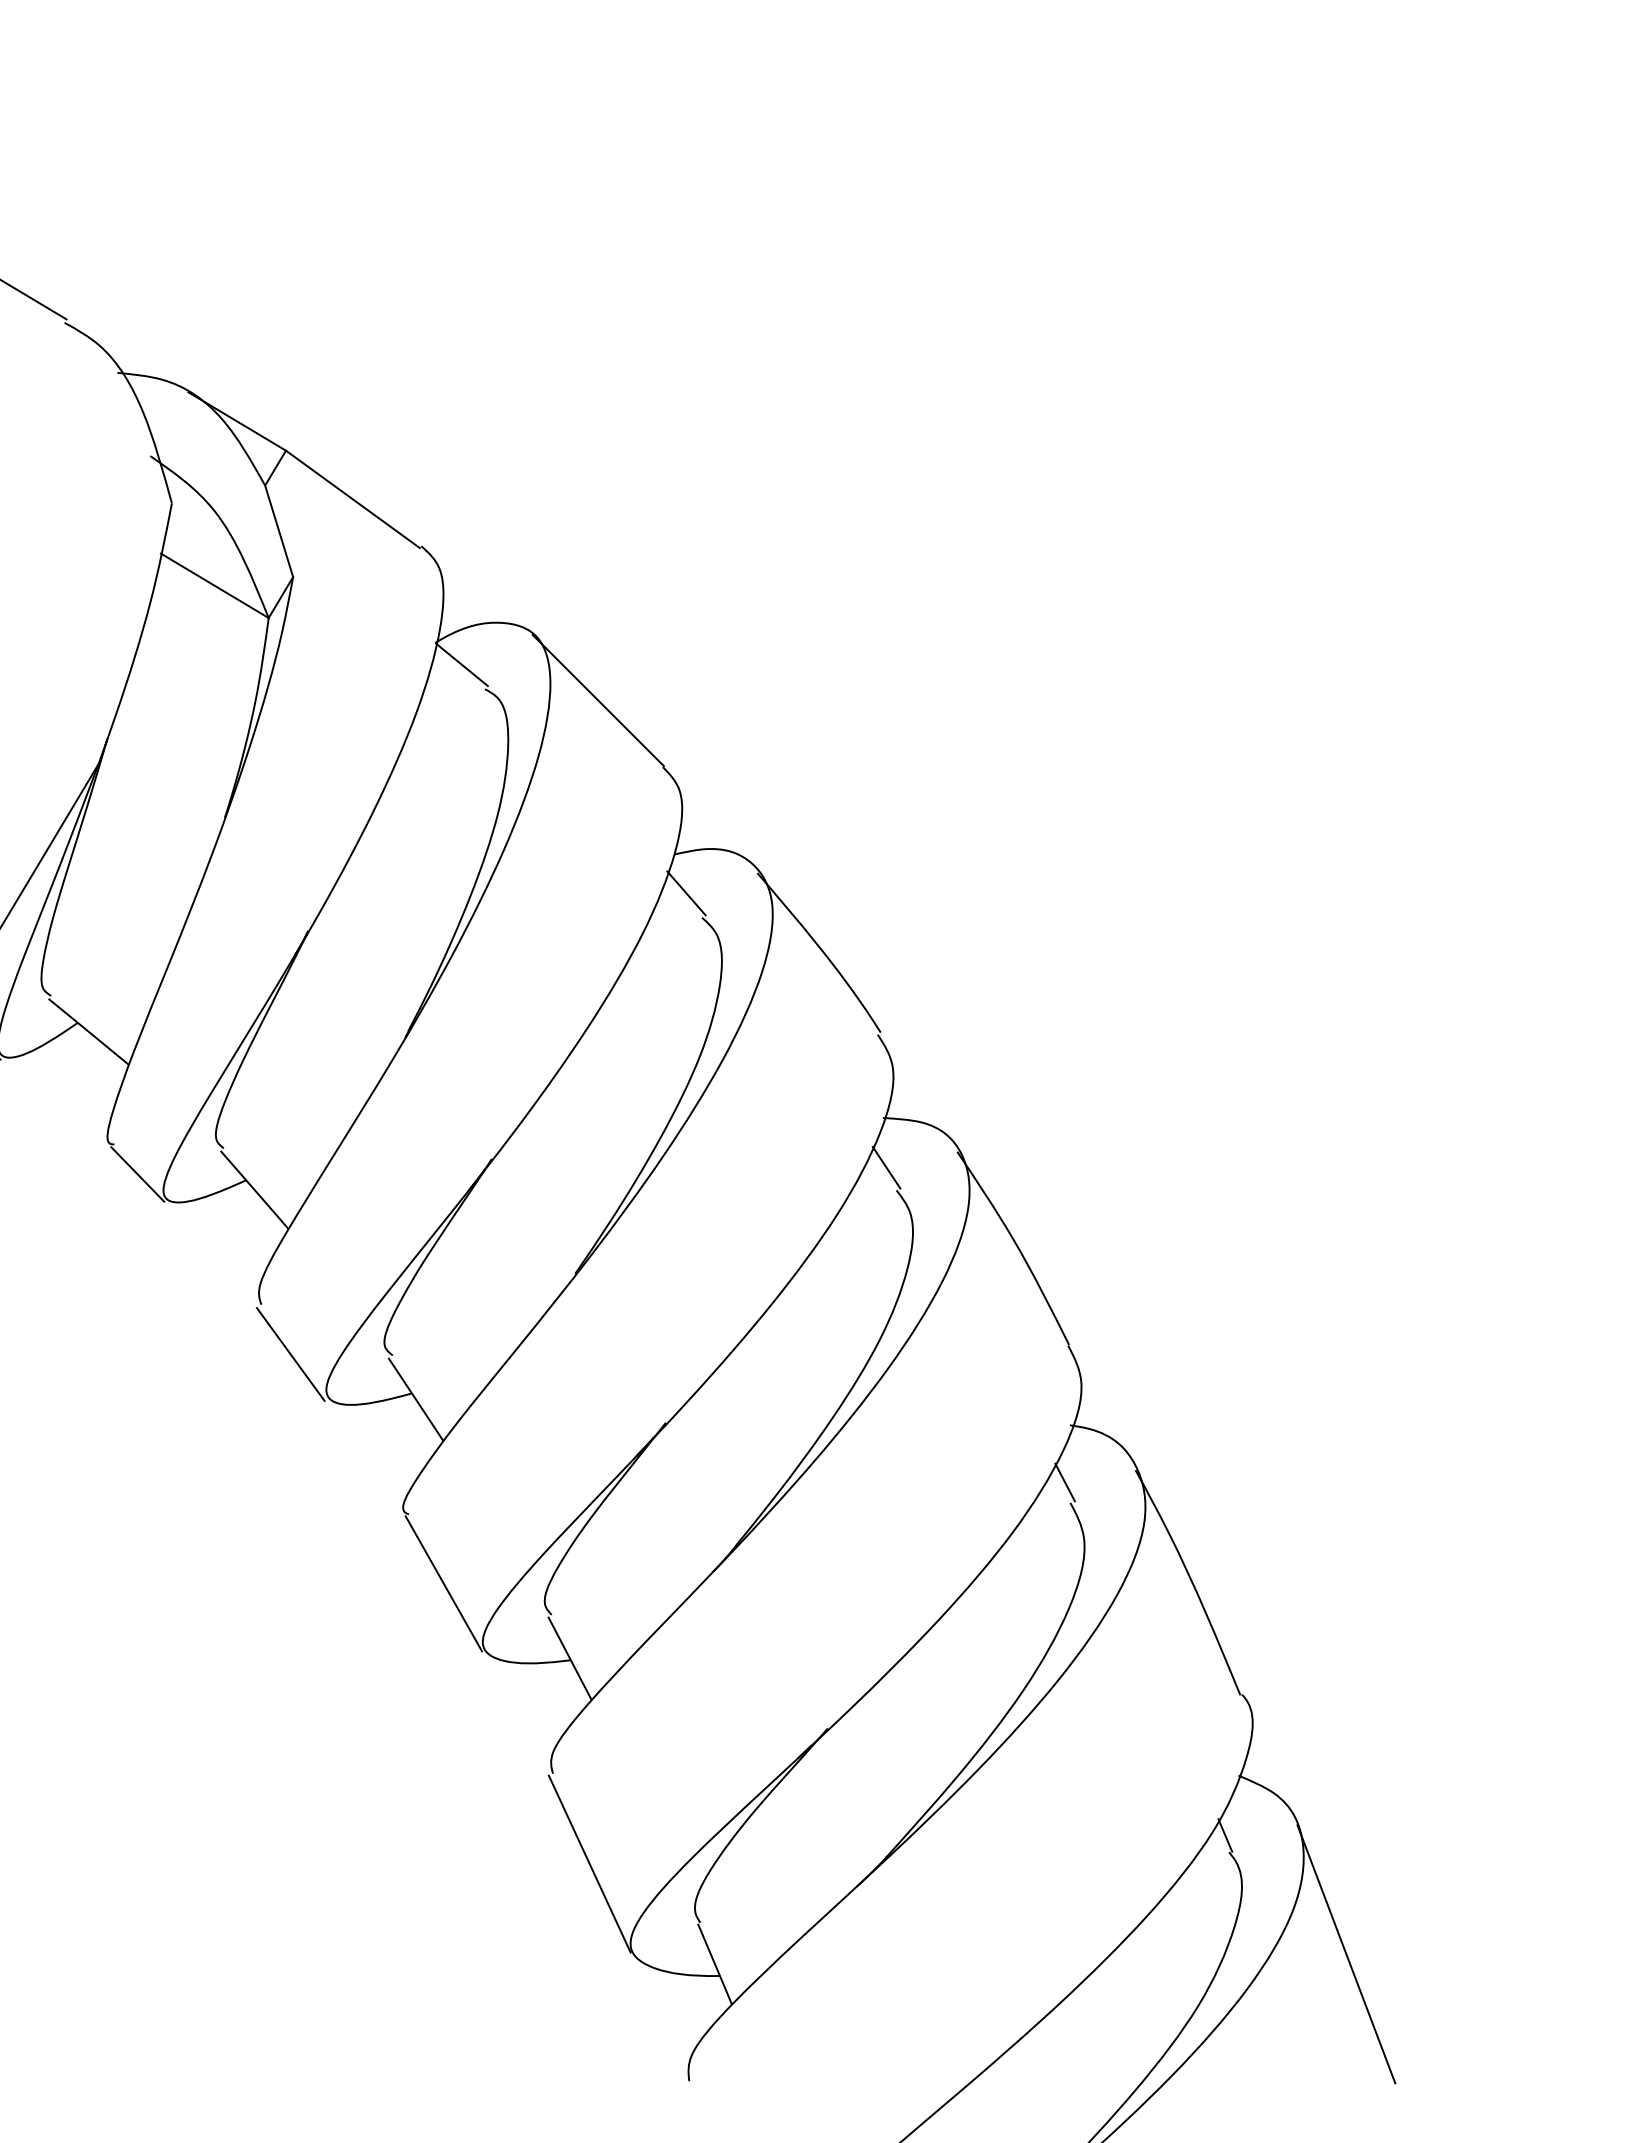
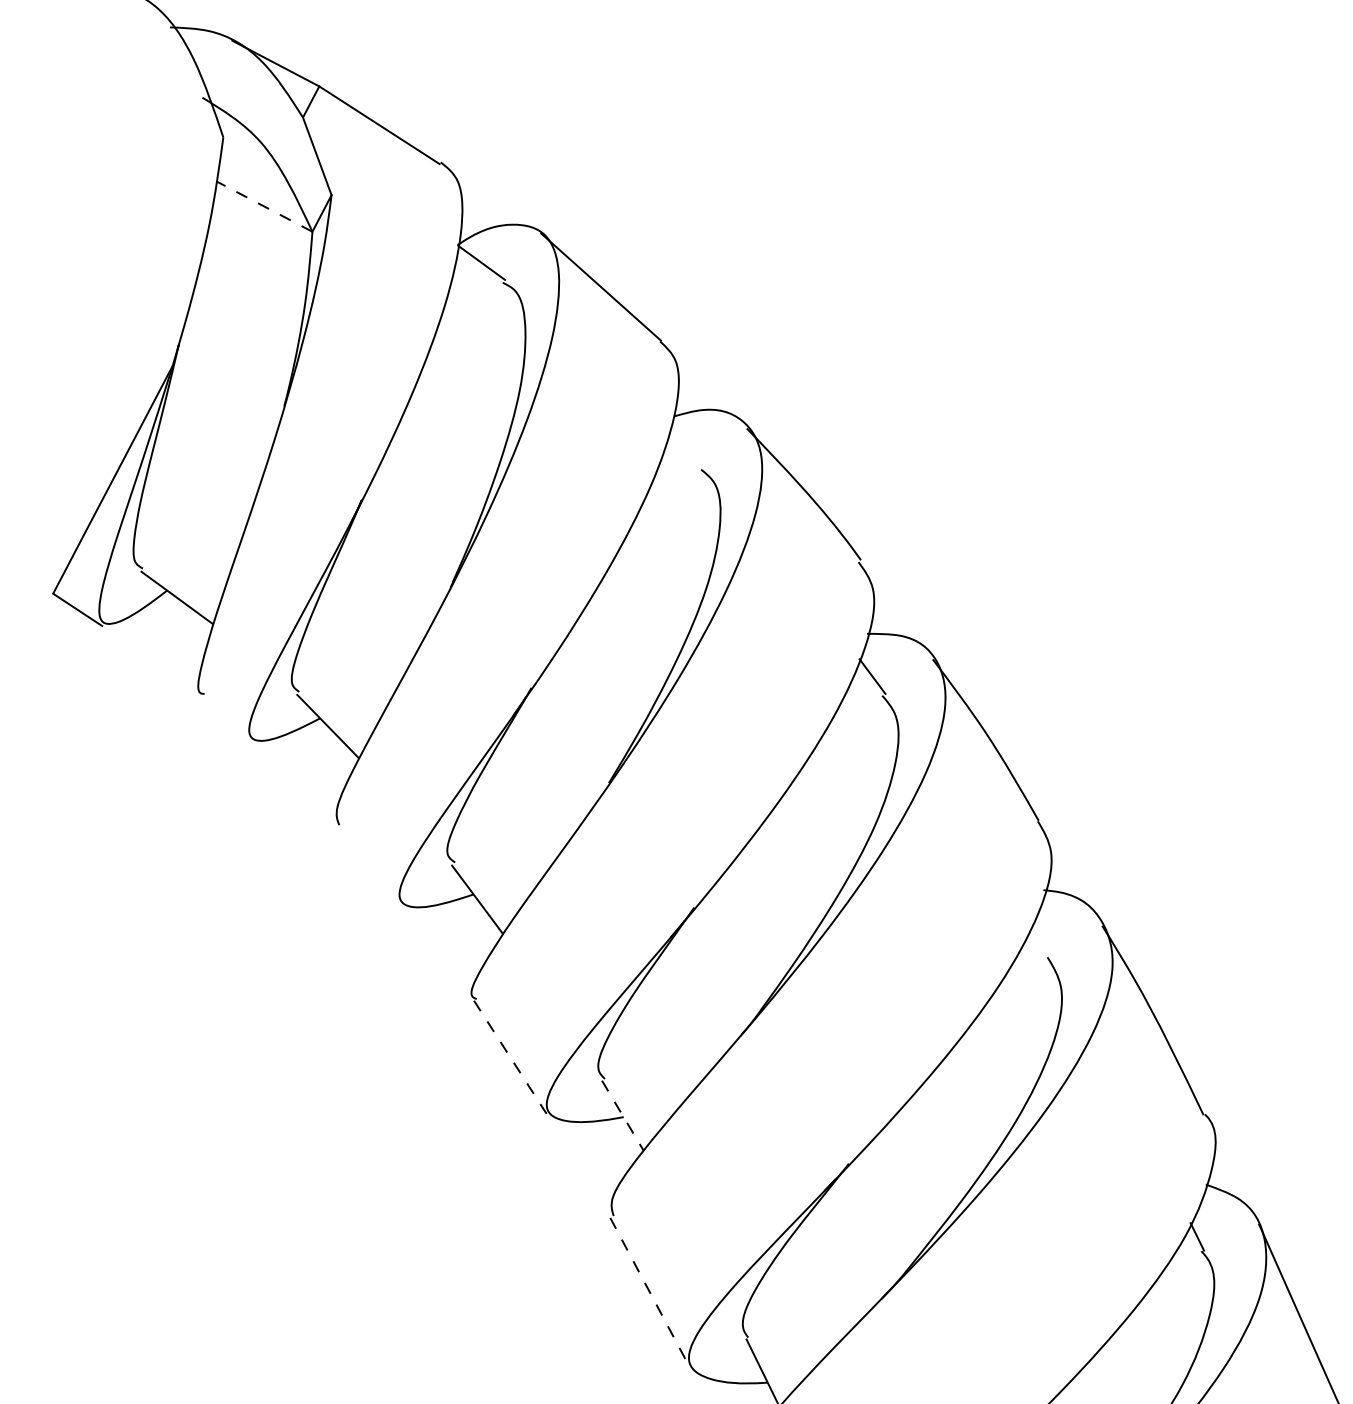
line: (214, 585) -> (264, 206), solid -> dashed
line: (686, 893) -> (686, 449), removed
line: (137, 1174) -> (226, 718), removed
line: (290, 1354) -> (366, 866), removed
line: (1064, 1482) -> (1041, 939), removed
line: (443, 1583) -> (510, 1057), solid -> dashed
line: (570, 1658) -> (623, 1115), solid -> dashed
line: (589, 1864) -> (649, 1292), solid -> dashed

